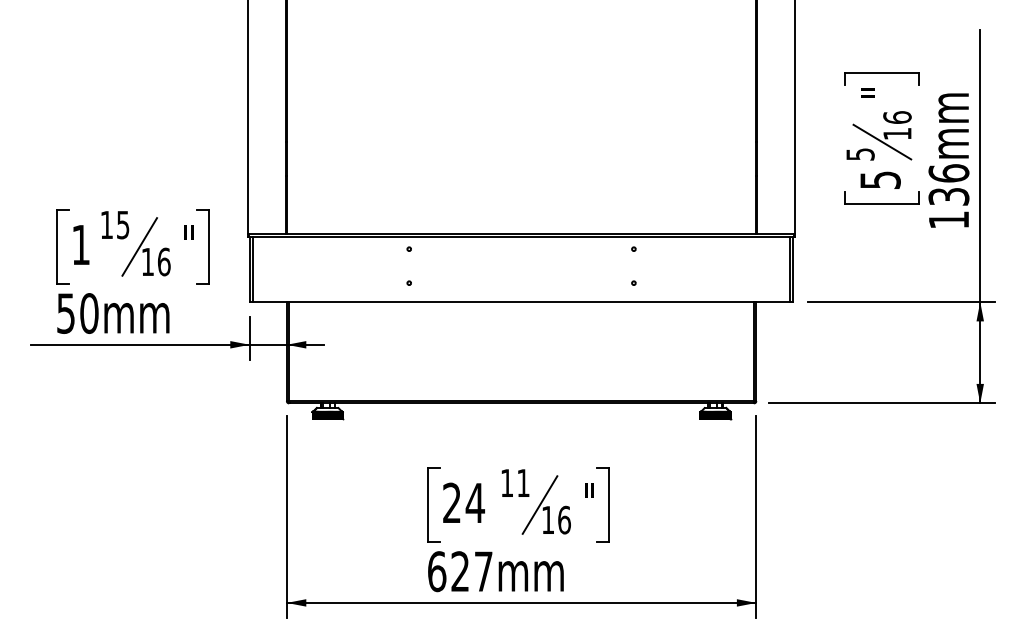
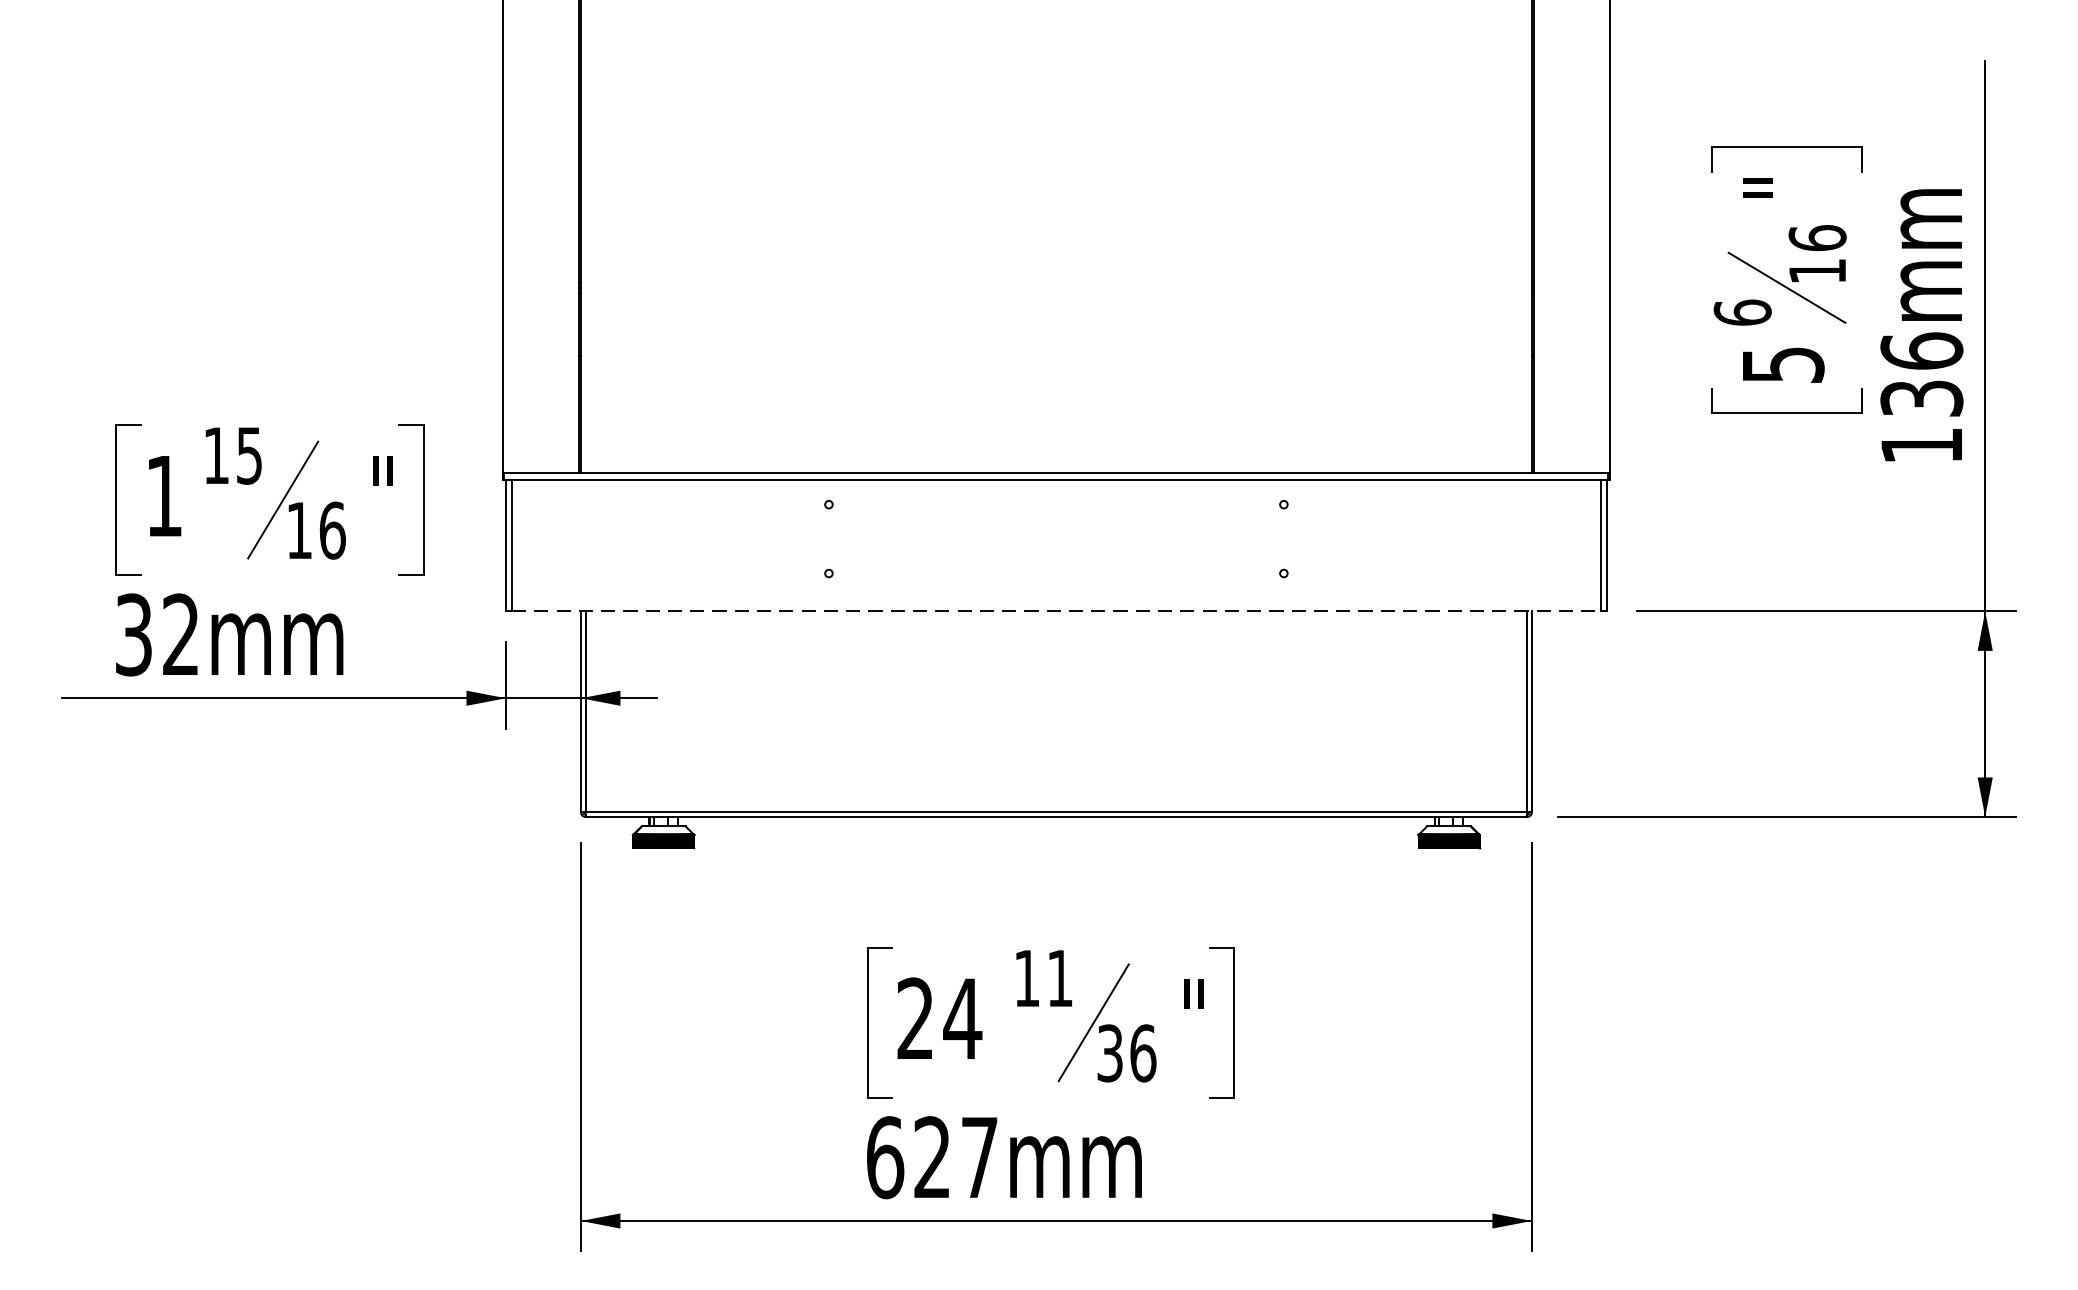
text: (860, 154) -> (1742, 312), 5 -> 6
line: (521, 301) -> (1056, 610), solid -> dashed
text: (77, 313) -> (157, 634), 50mm -> 32mm
text: (548, 519) -> (1110, 1052), 16 -> 36

